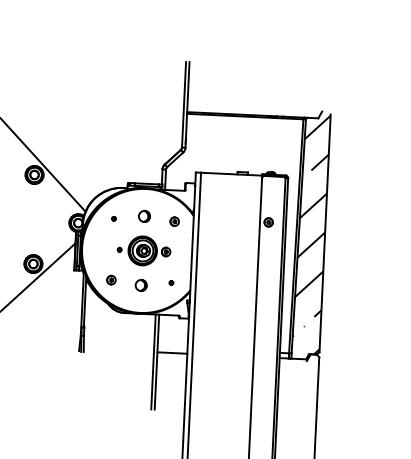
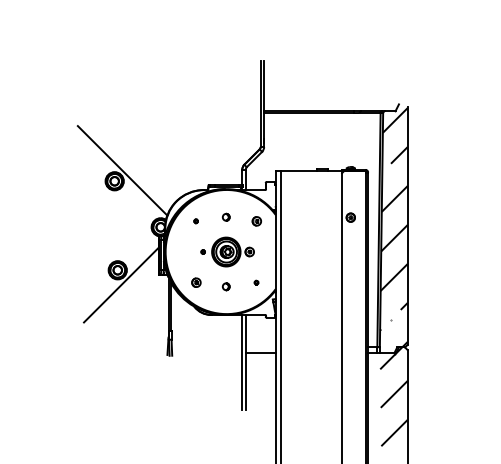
part: (143, 215) -> (225, 216), size x0.62
part: (140, 285) -> (225, 286), size x0.62
hatch: (302, 403) -> (393, 396), added

